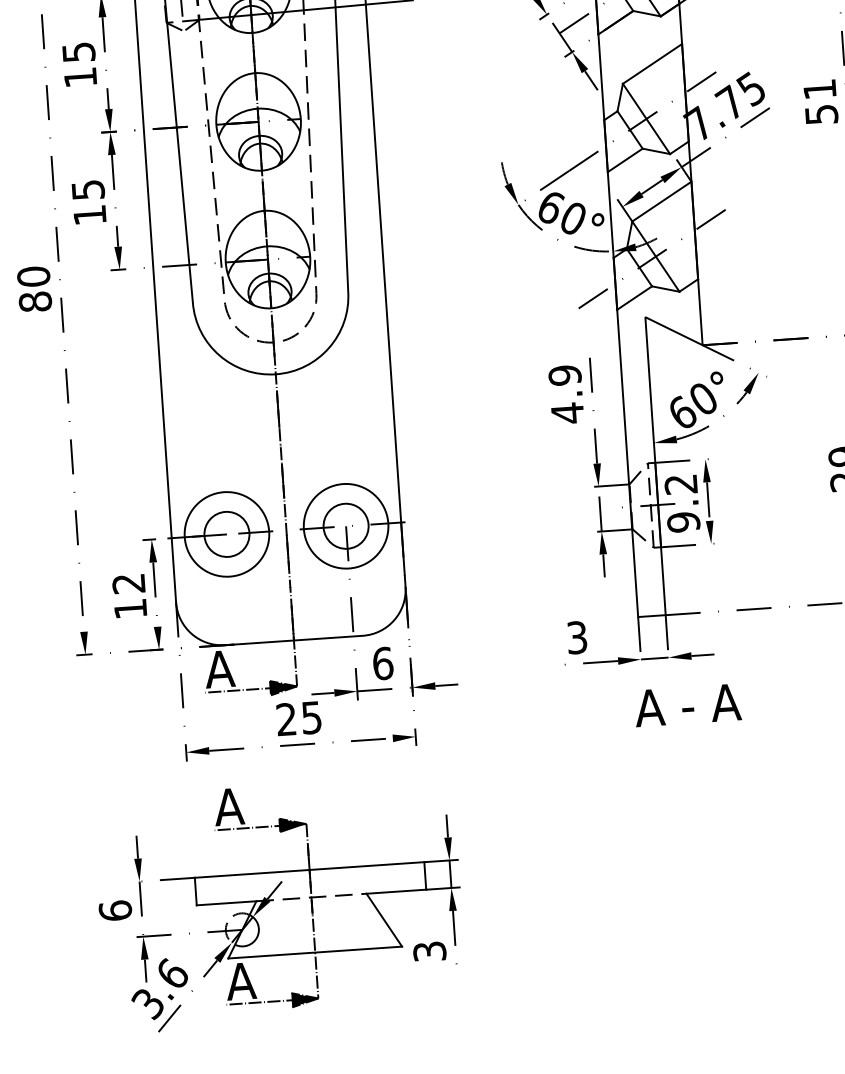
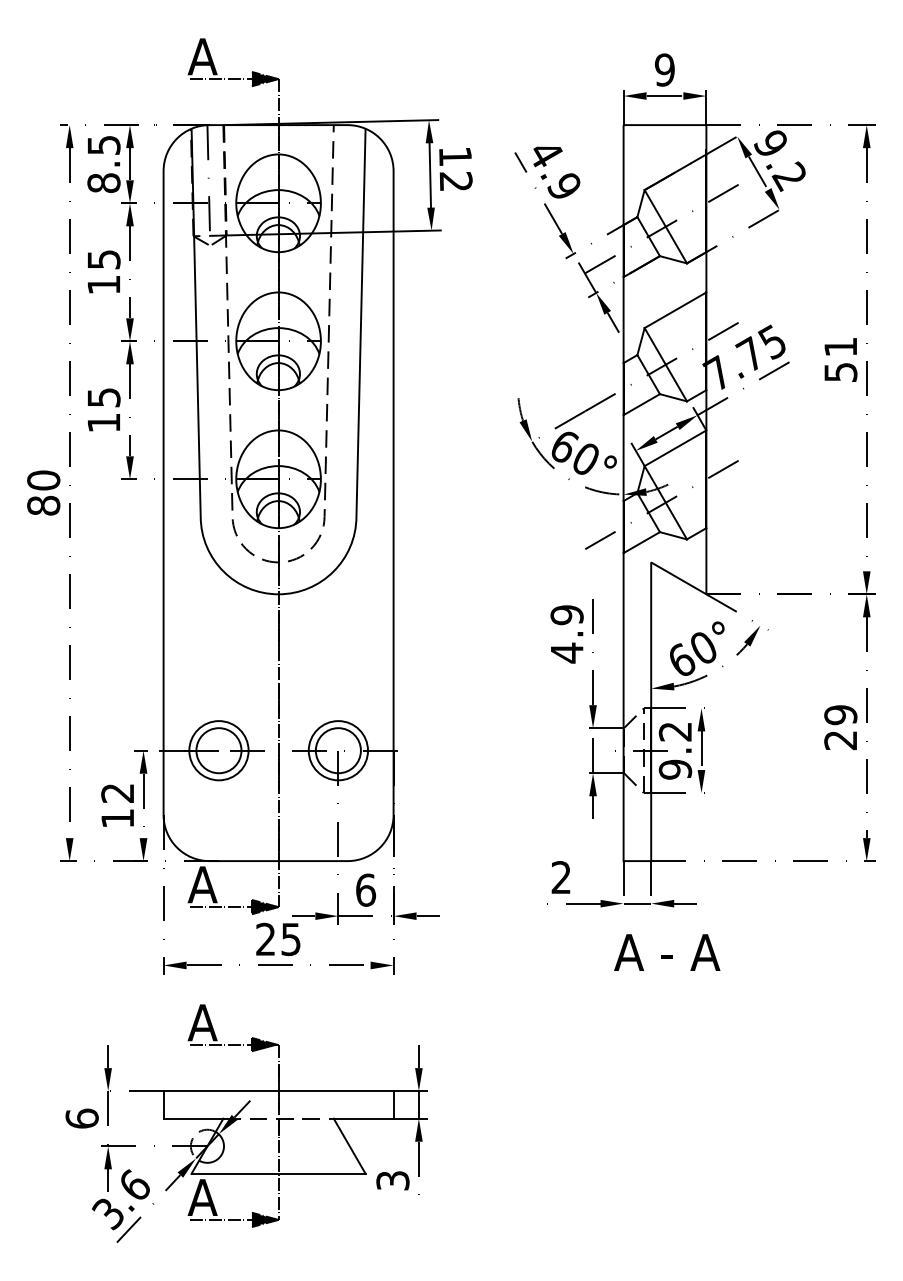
circle: (346, 526) -> (338, 750), size x0.7
circle: (226, 534) -> (218, 750), size x0.7
text: (576, 637) -> (560, 877), 3 -> 2

